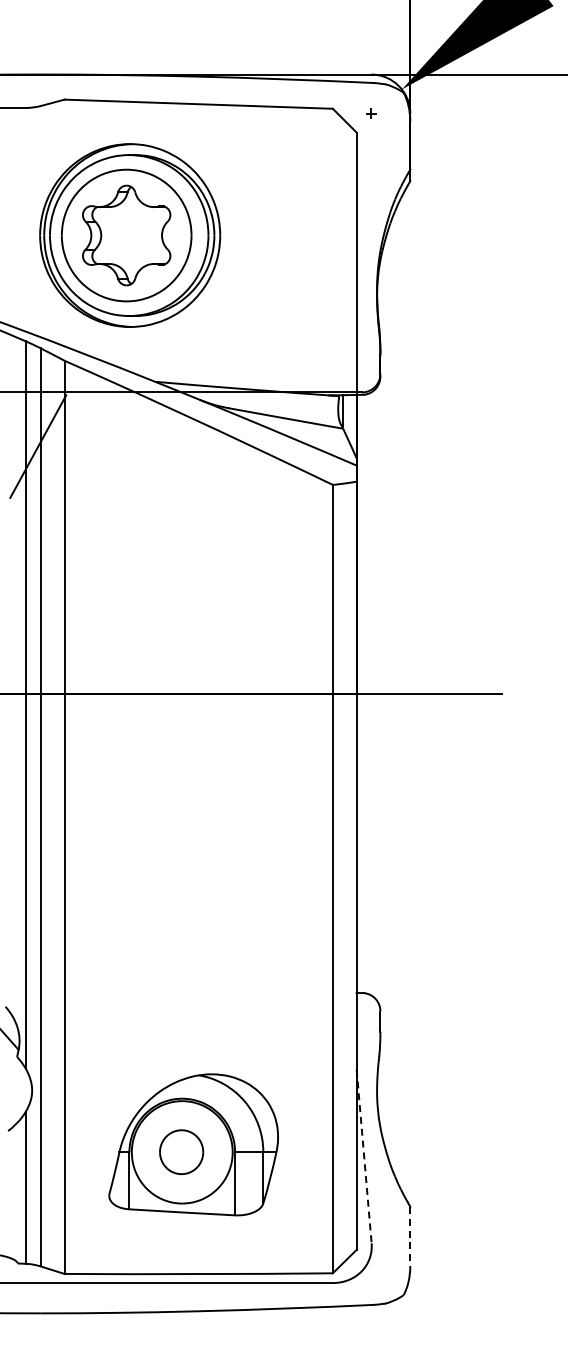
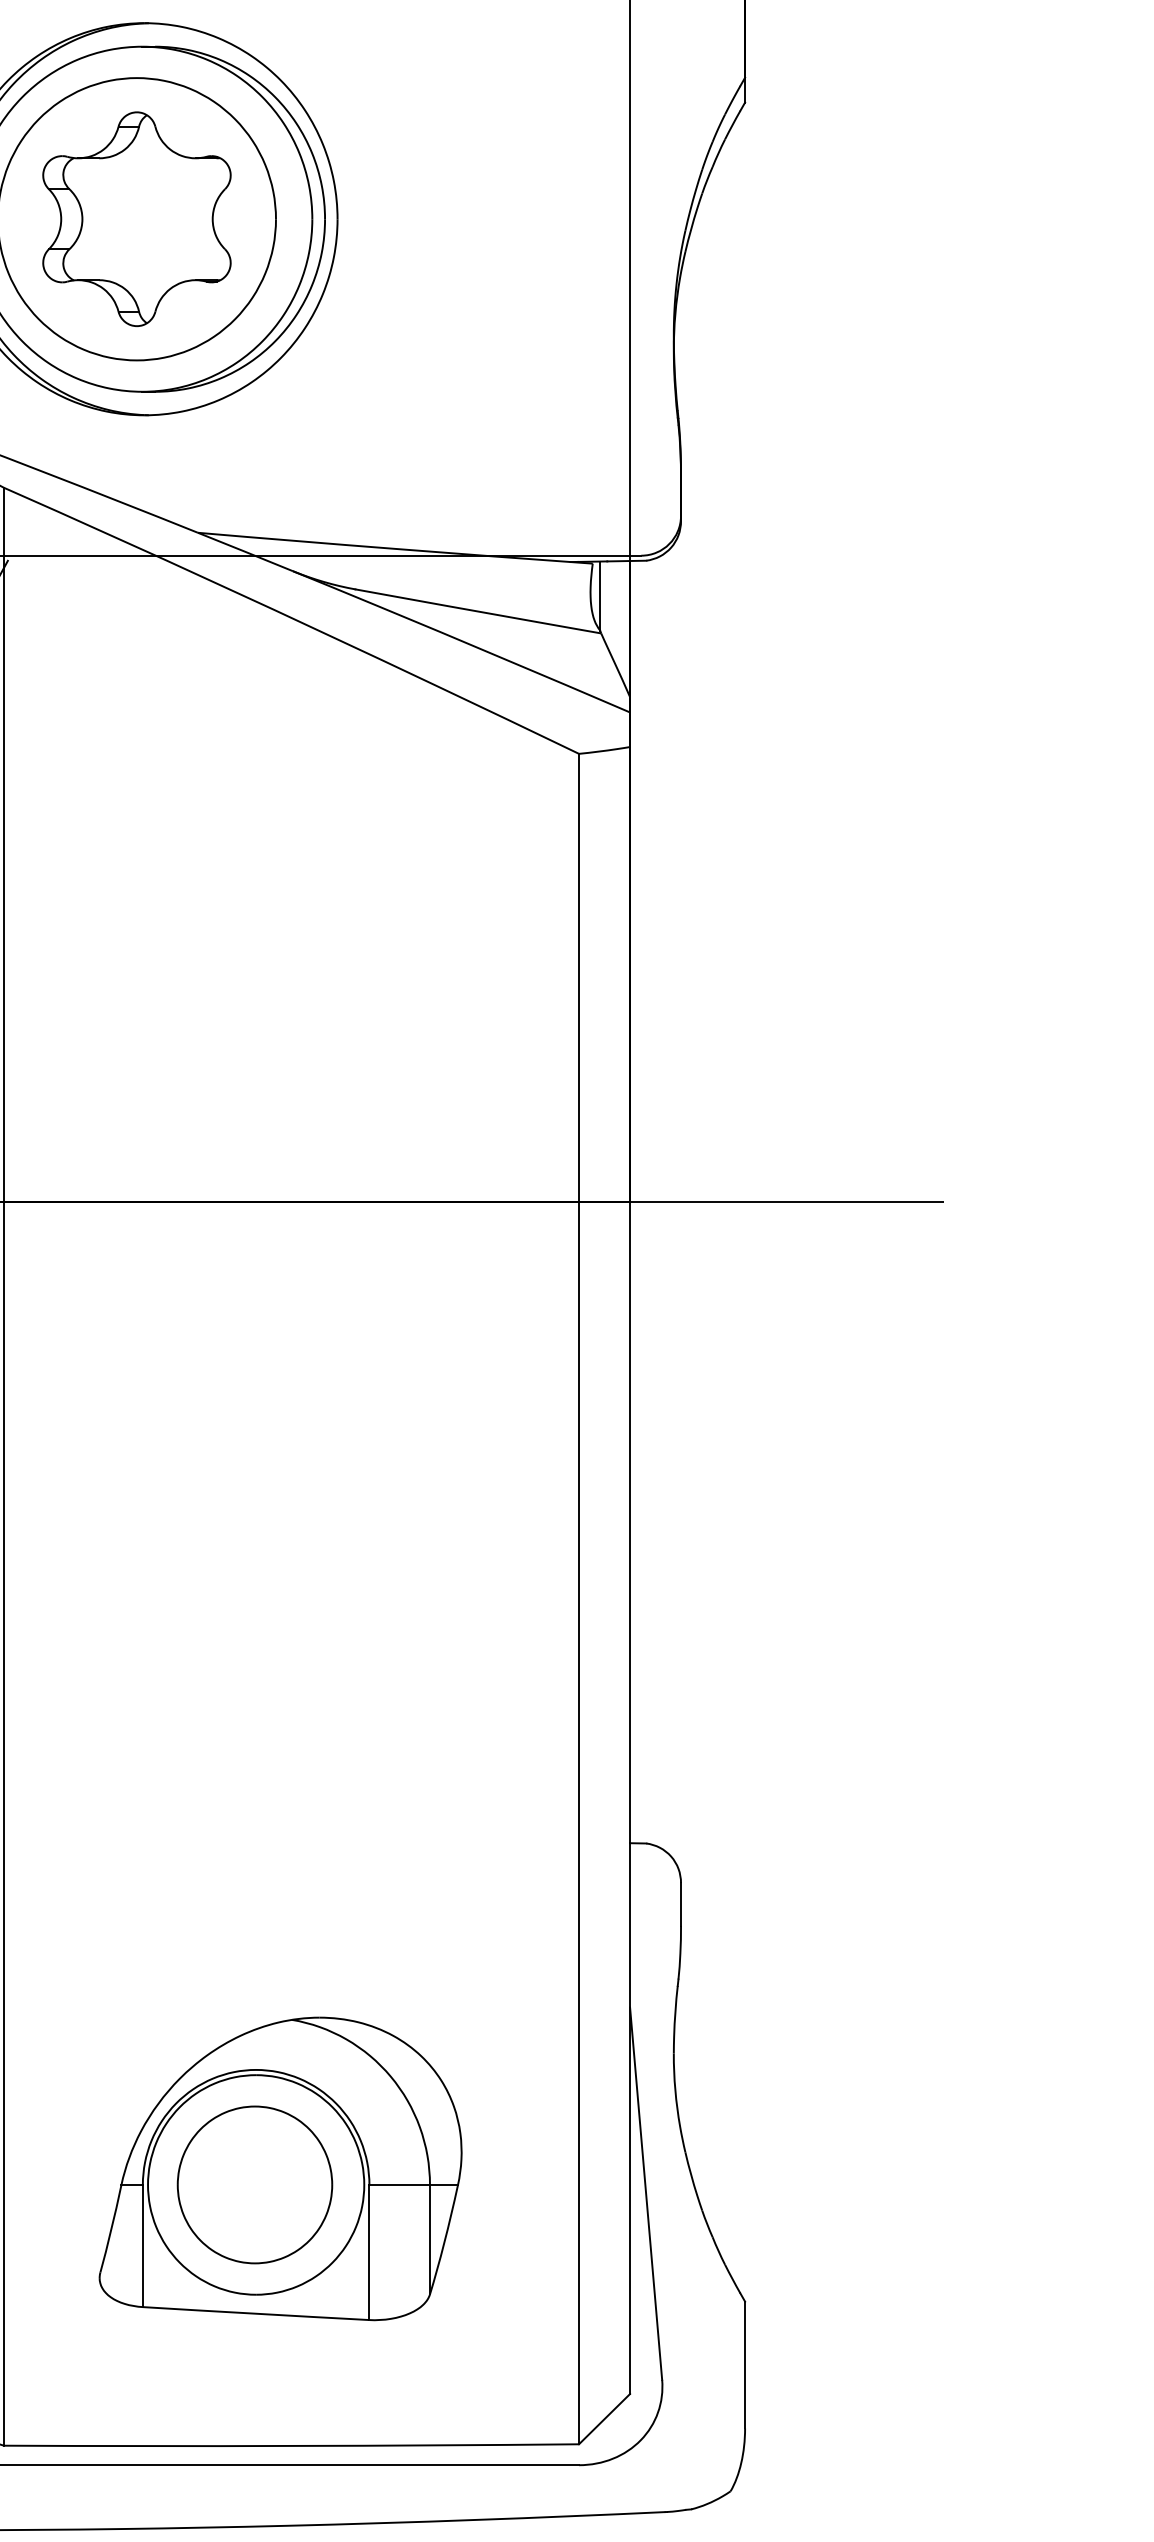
part: (181, 1151) -> (254, 2183), size x1.67
line: (364, 1156) -> (646, 2193), dashed -> solid
line: (410, 1236) -> (745, 2365), dashed -> solid

